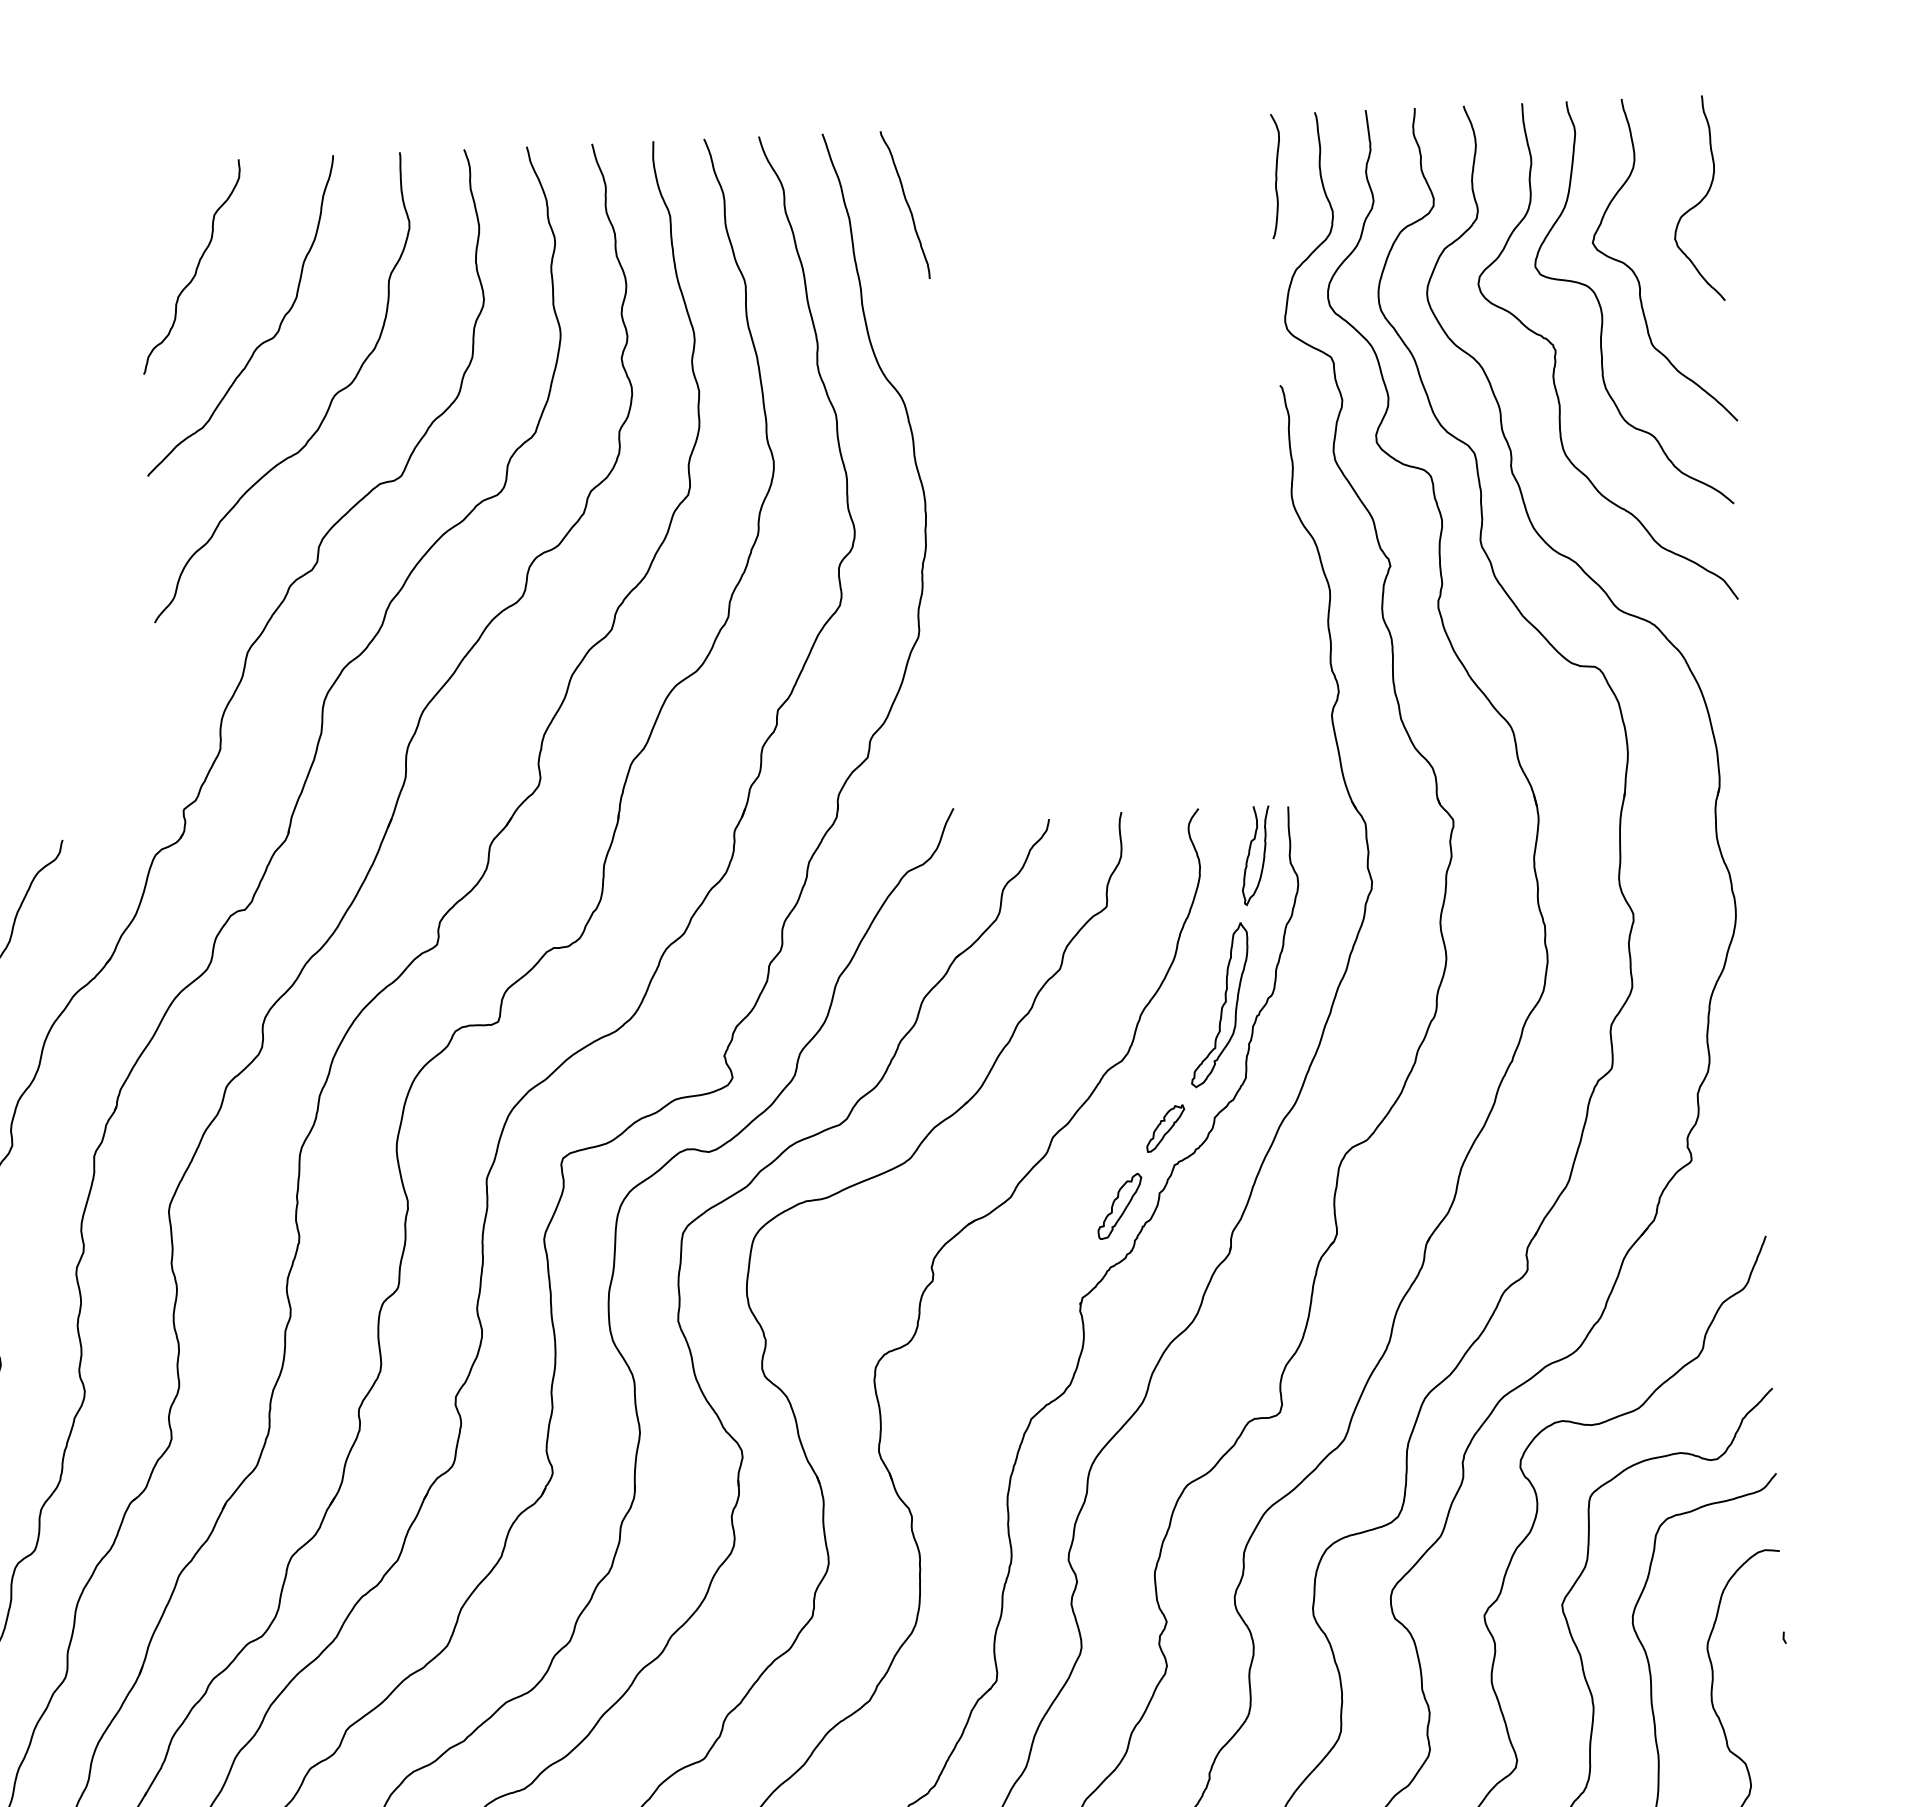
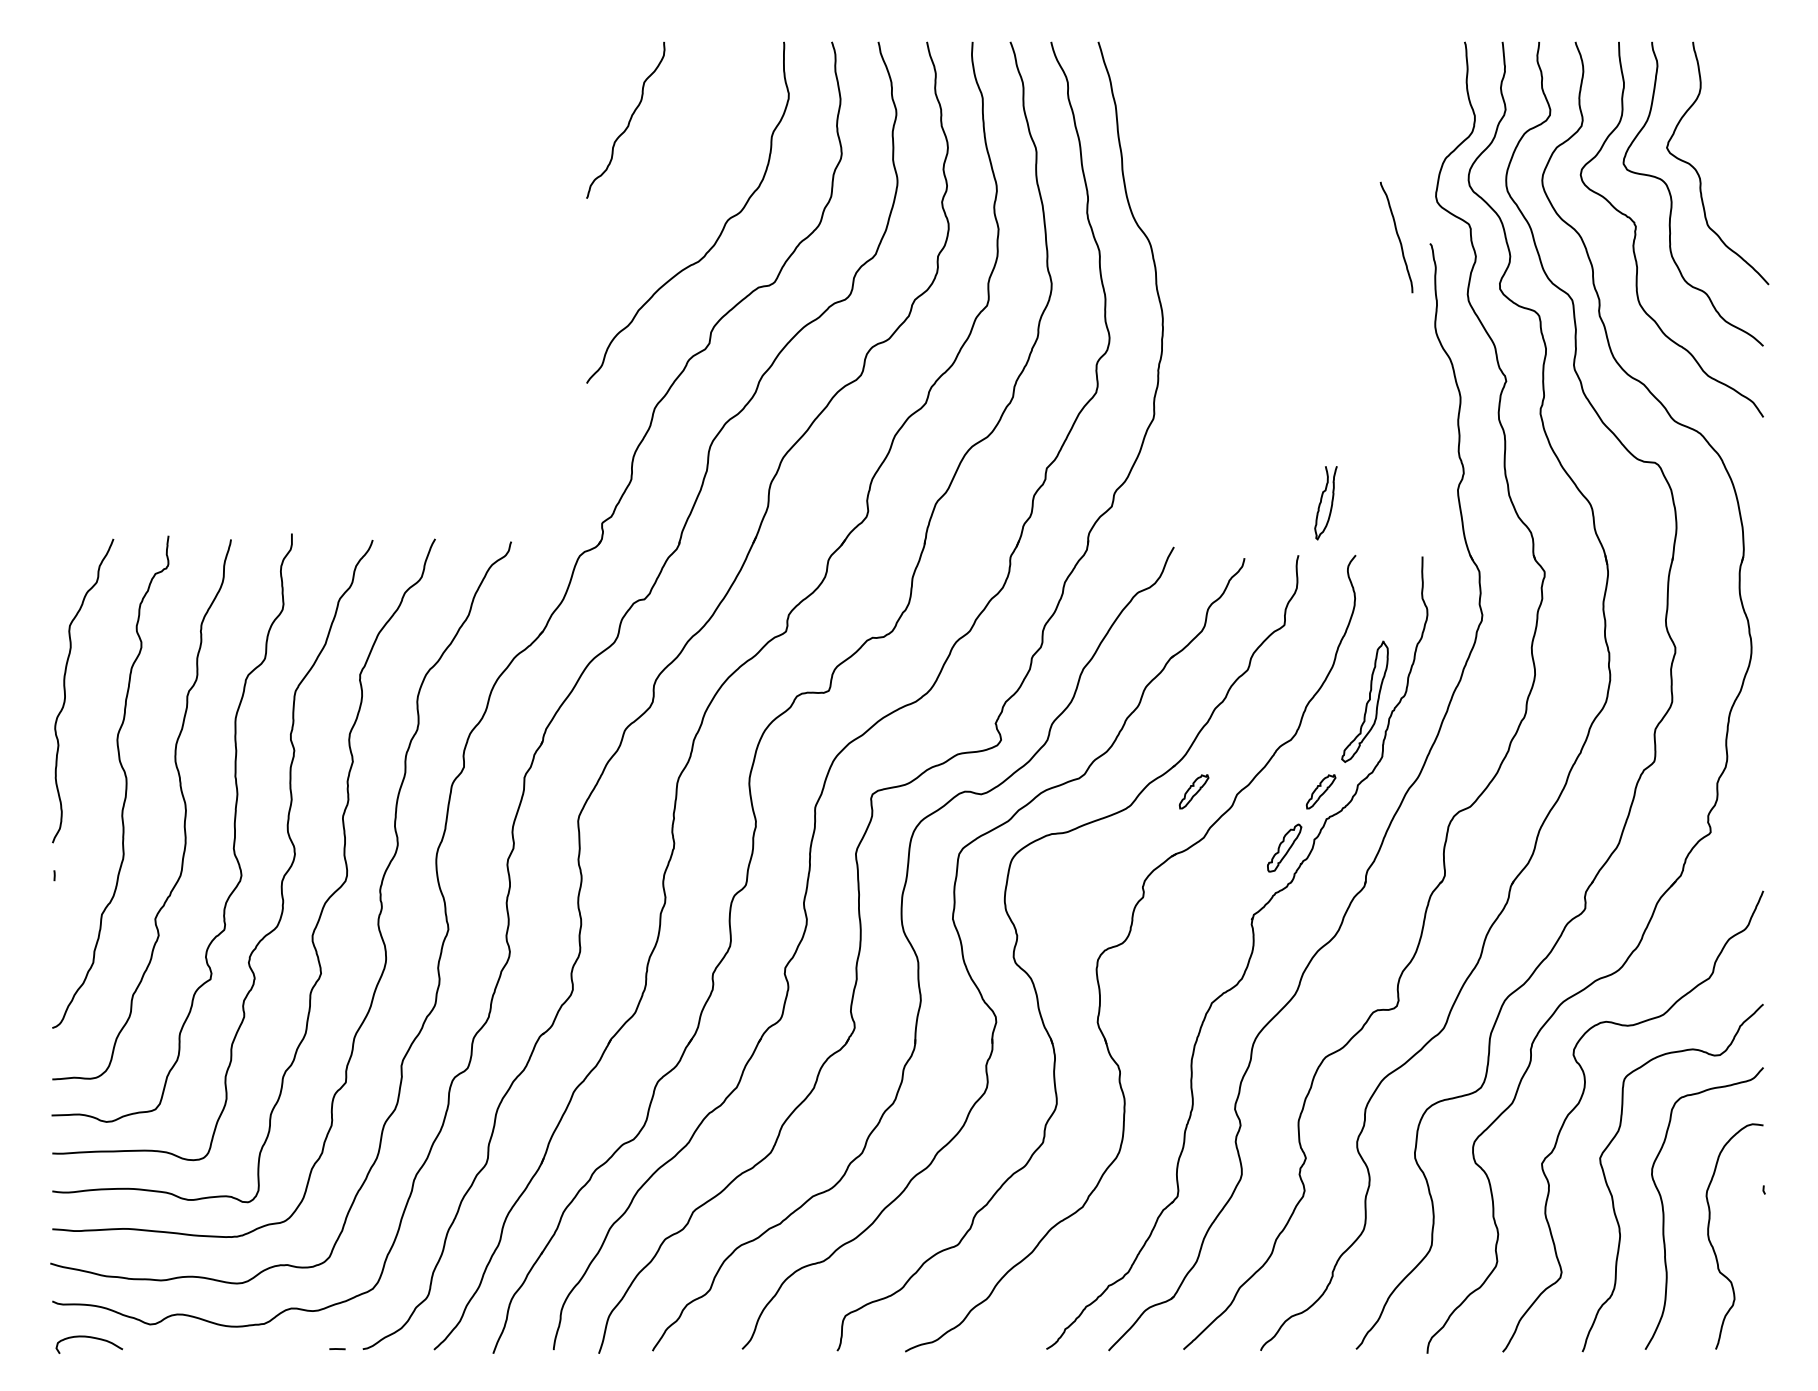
curve: (1275, 175) -> (1433, 87), removed
curve: (1699, 201) -> (1747, 120), removed
curve: (906, 205) -> (1397, 237), moved
curve: (259, 343) -> (673, 179), removed
curve: (1249, 856) -> (1321, 503), moved
part: (994, 1135) -> (1193, 791), added

